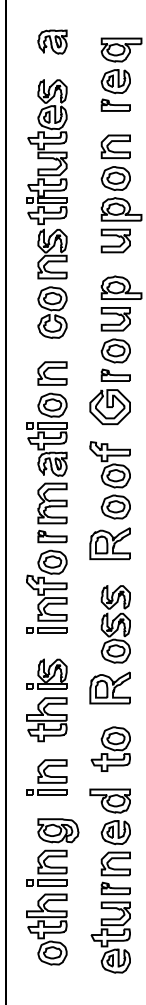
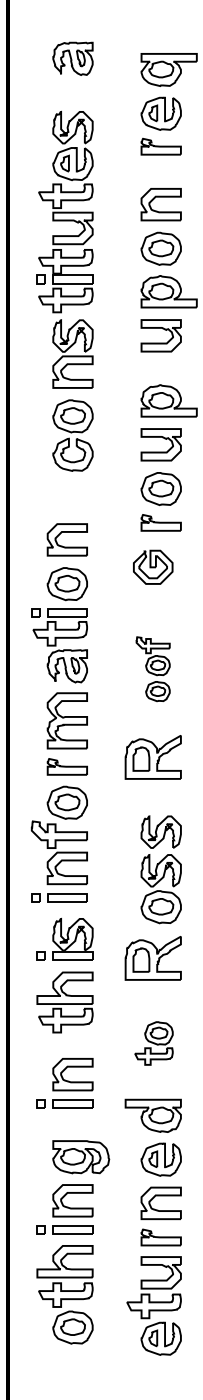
part: (109, 407) -> (152, 567), size x0.7
part: (109, 480) -> (152, 669), size x0.6
part: (46, 497) -> (59, 712), moved
part: (110, 748) -> (153, 1042), size x0.7

